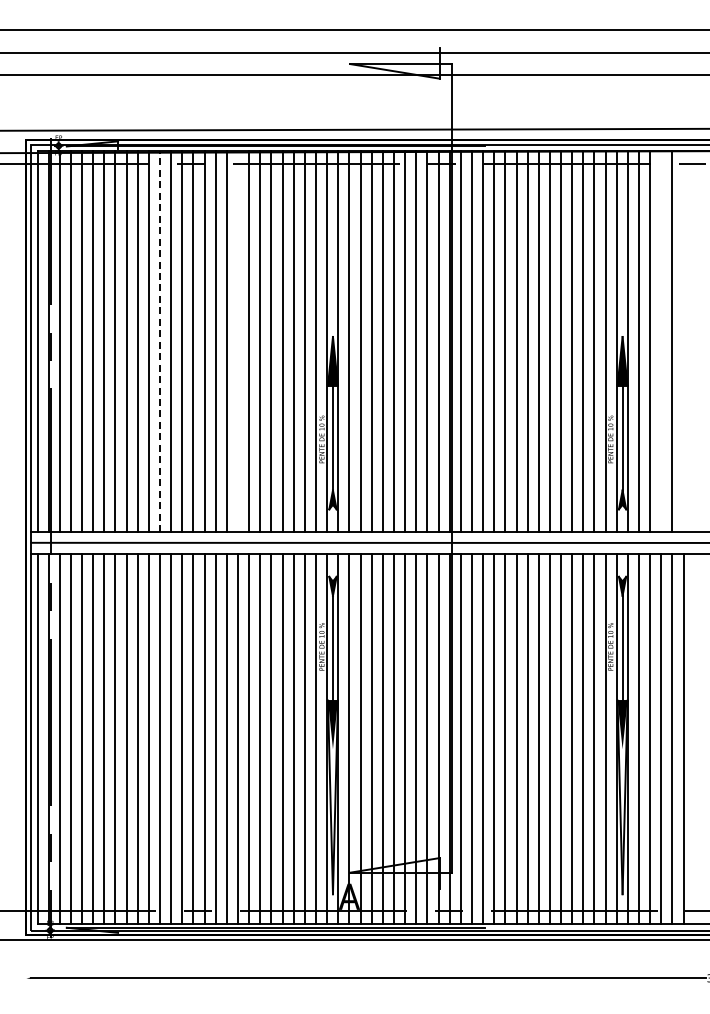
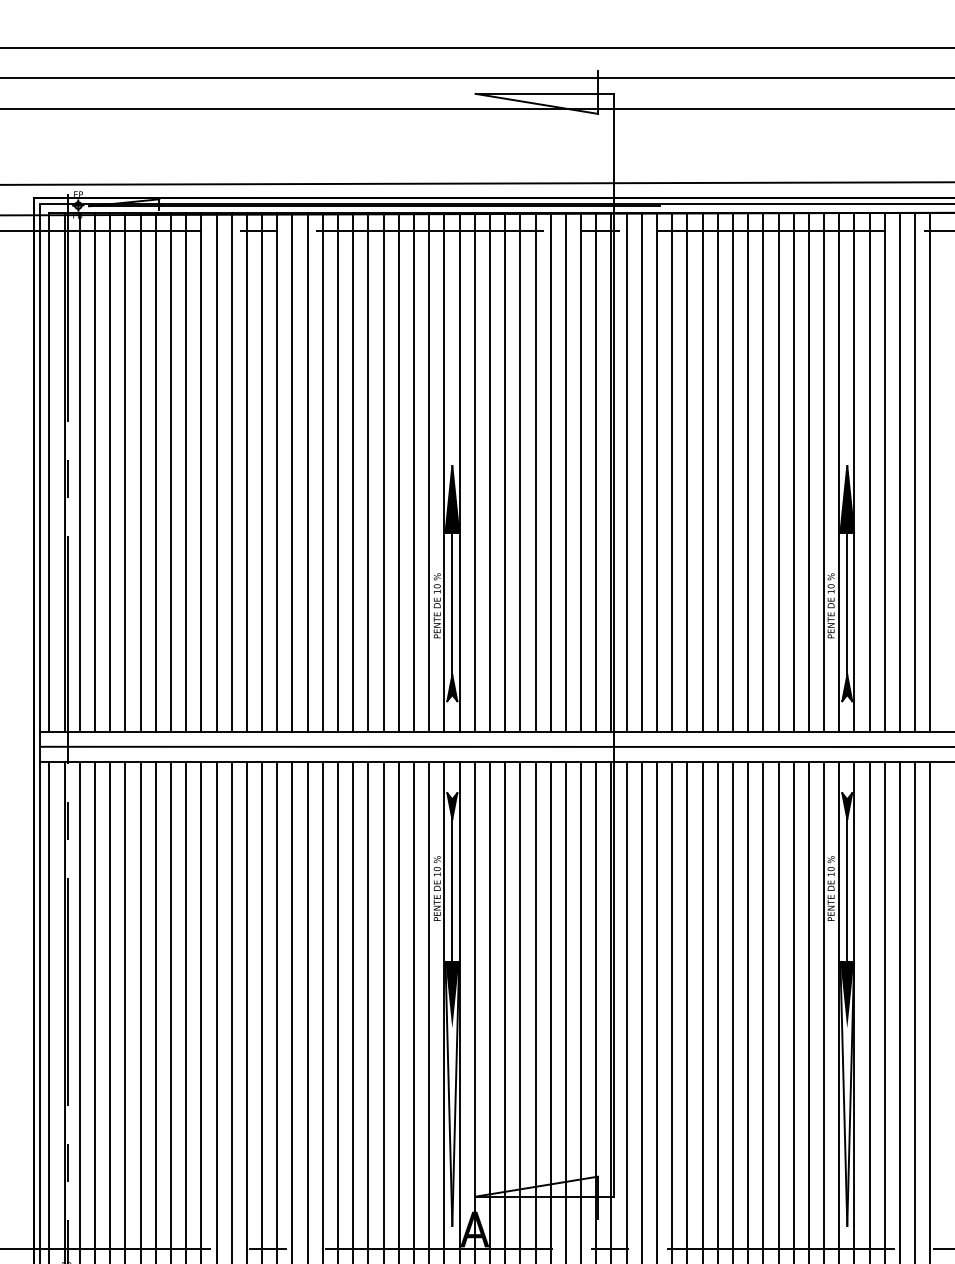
line: (160, 341) -> (217, 472), dashed -> solid
line: (238, 341) -> (323, 472), added
line: (661, 341) -> (900, 472), added
line: (683, 341) -> (930, 472), added

